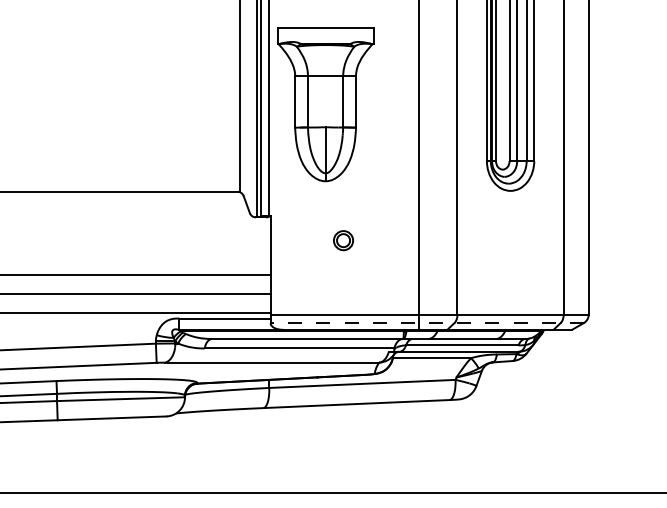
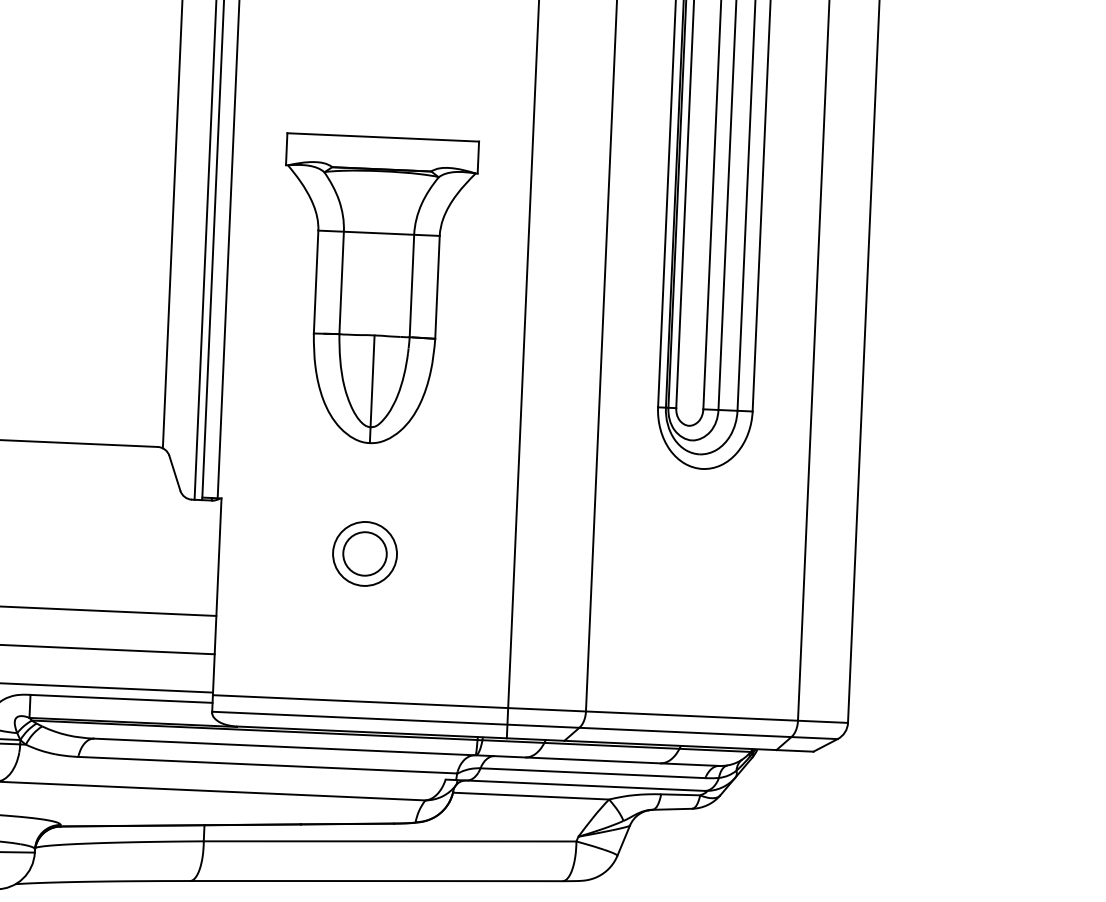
part: (325, 104) -> (376, 289), moved
part: (343, 240) -> (364, 553), size x1.67
line: (427, 323) -> (525, 726), dashed -> solid

